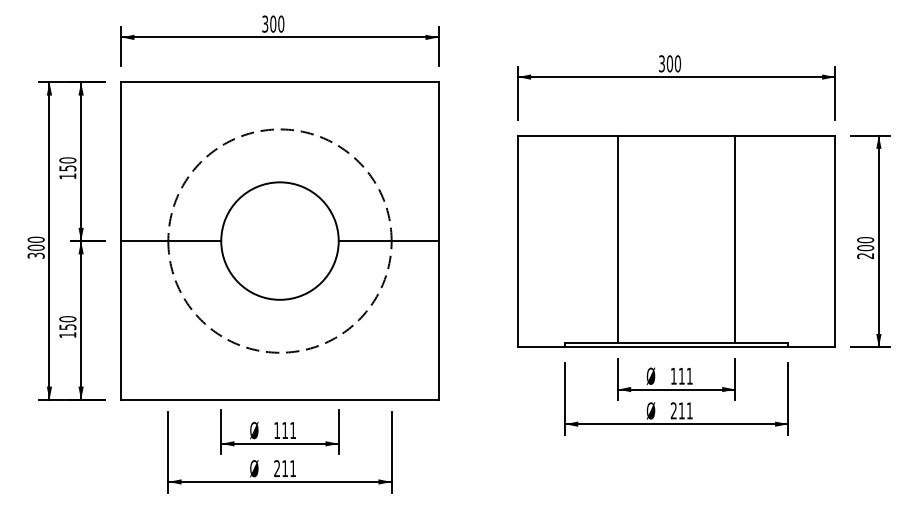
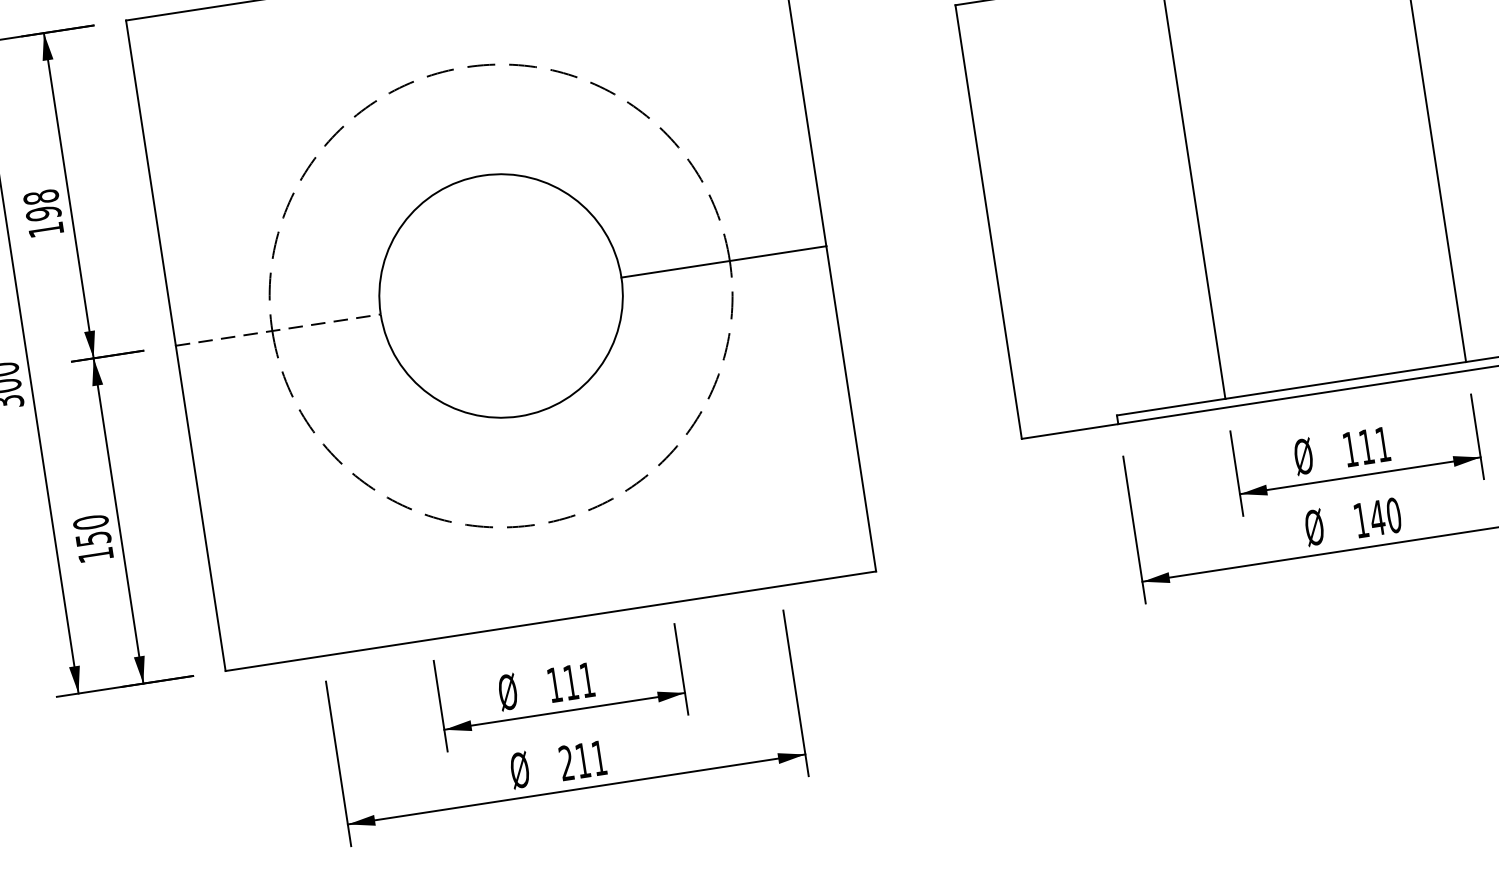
text: (67, 164) -> (41, 205), 150 -> 198
line: (171, 241) -> (278, 330), solid -> dashed
text: (681, 410) -> (1376, 517), 211 -> 140

